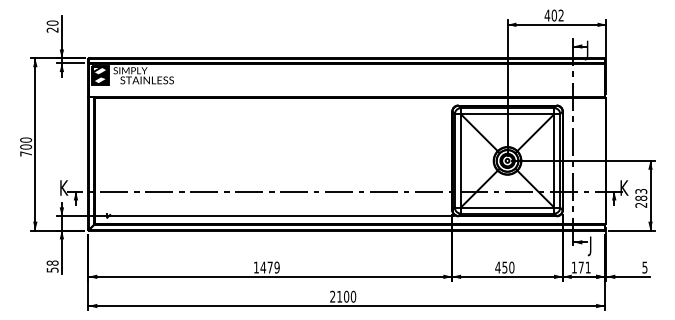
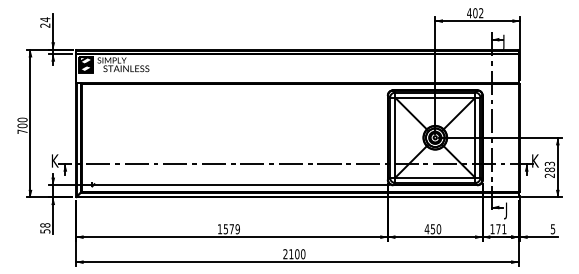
text: (52, 22) -> (45, 19), 20 -> 24
text: (262, 267) -> (225, 229), 1479 -> 1579

